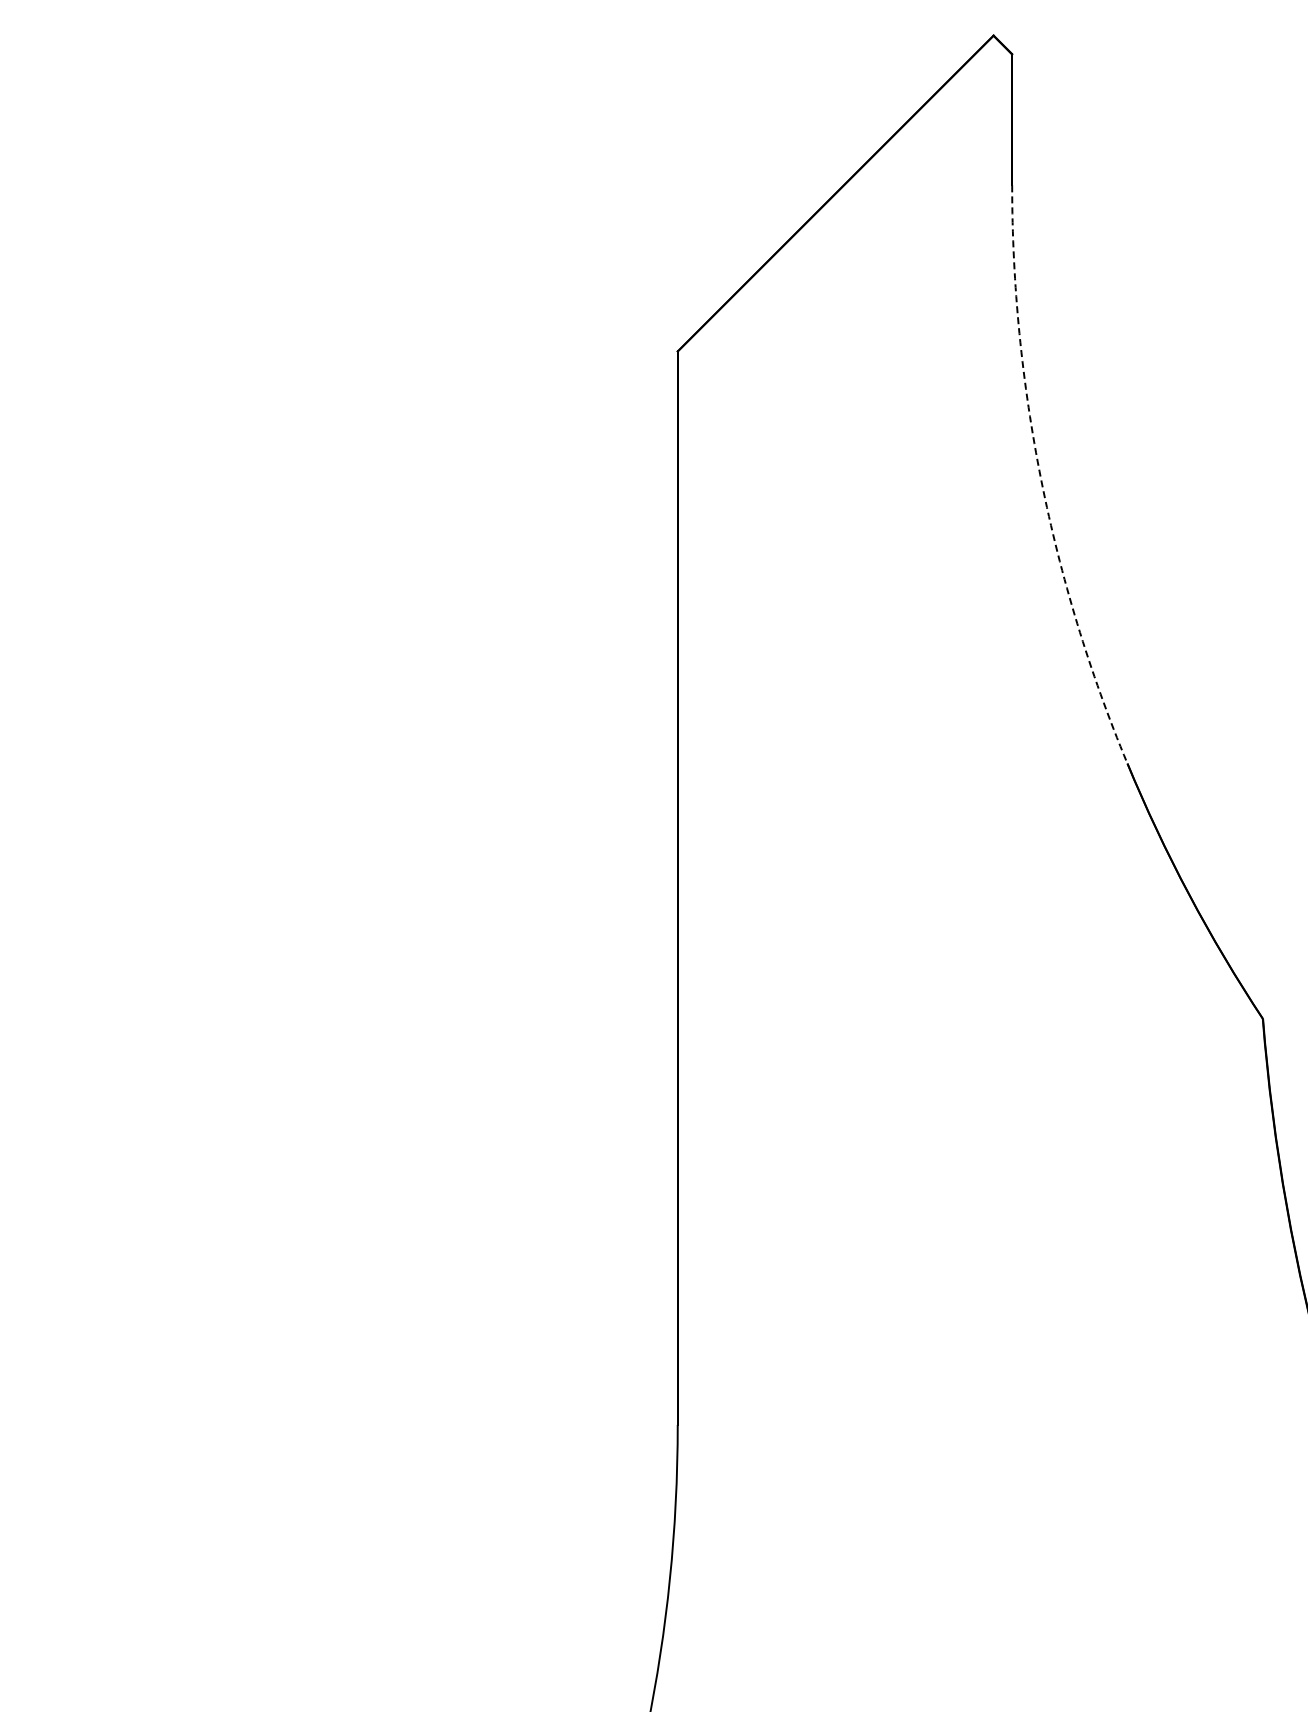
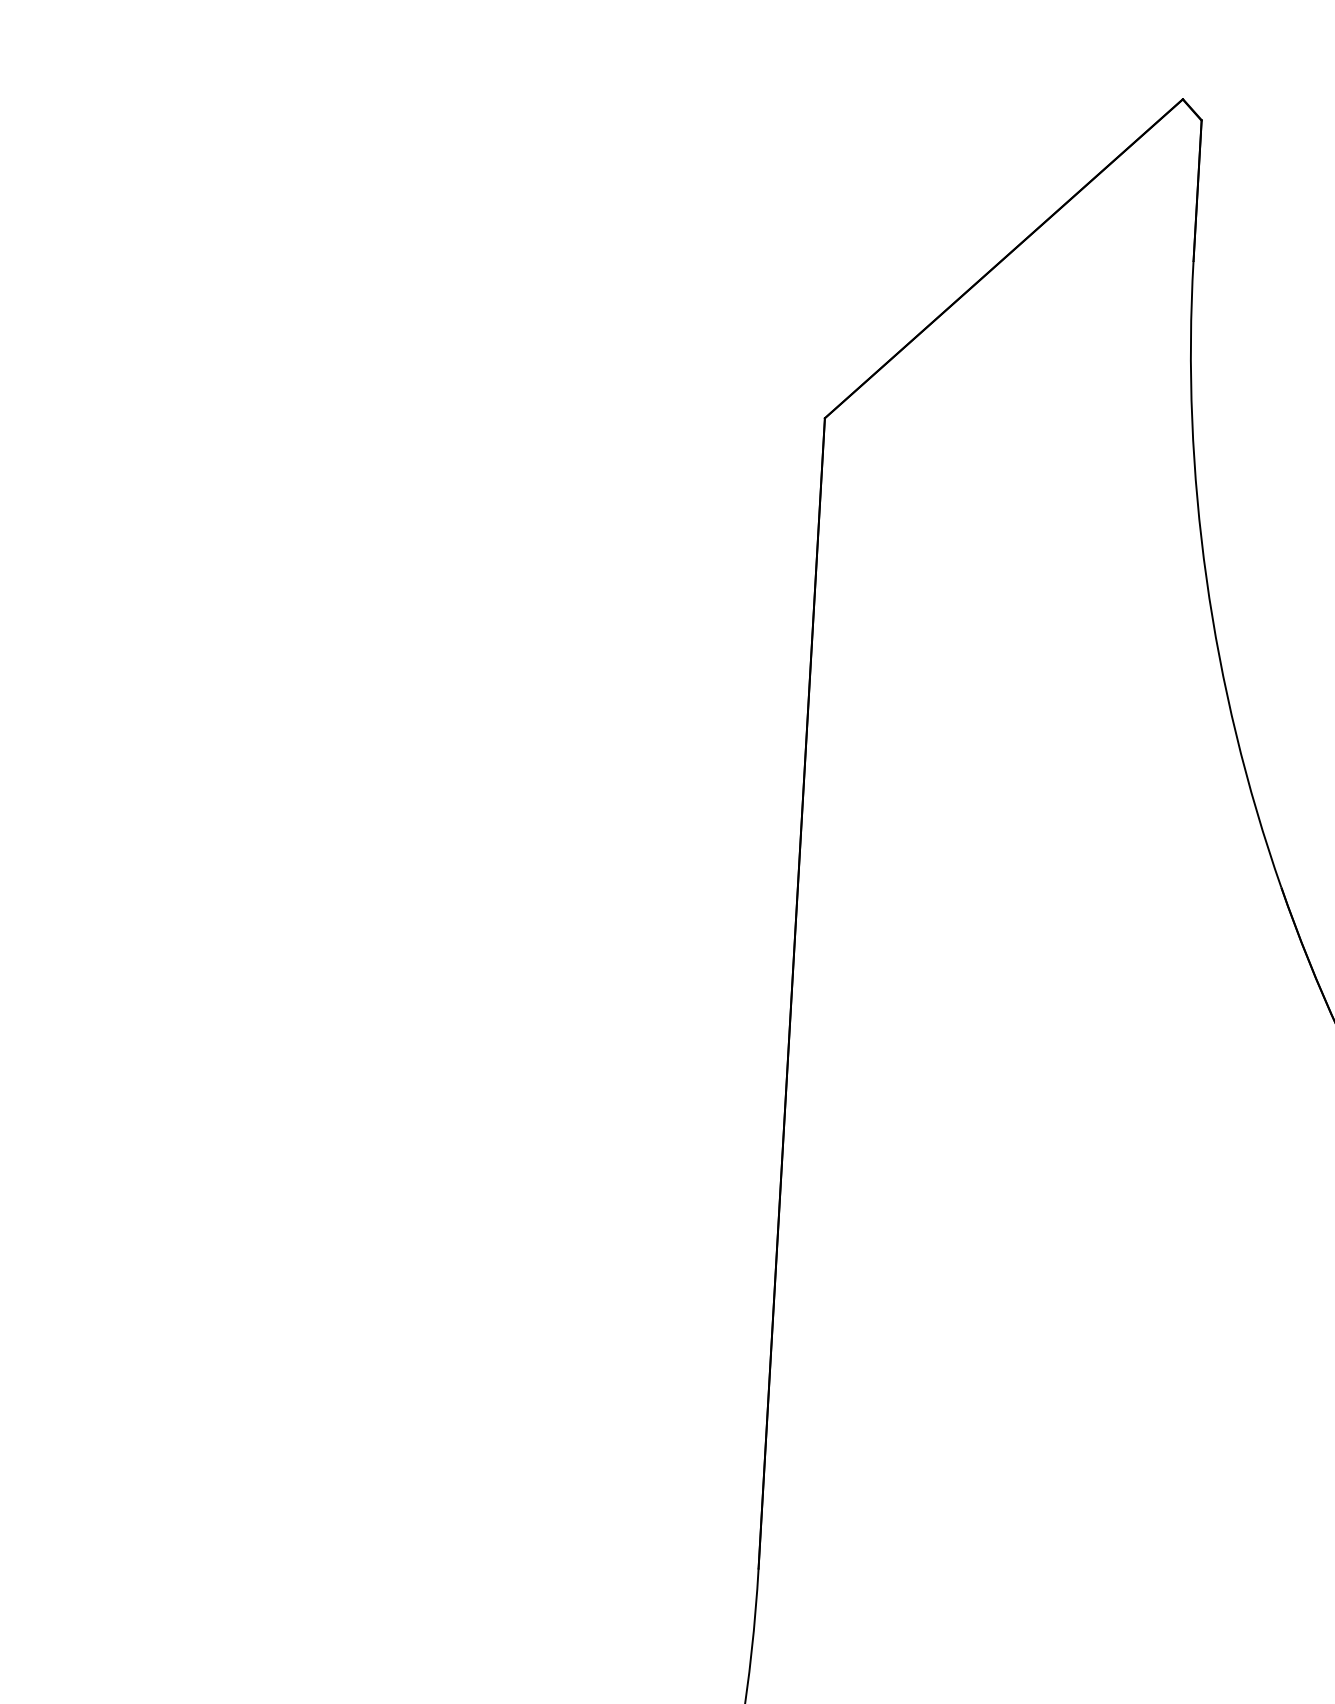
arc: (1041, 480) -> (1206, 578), dashed -> solid

